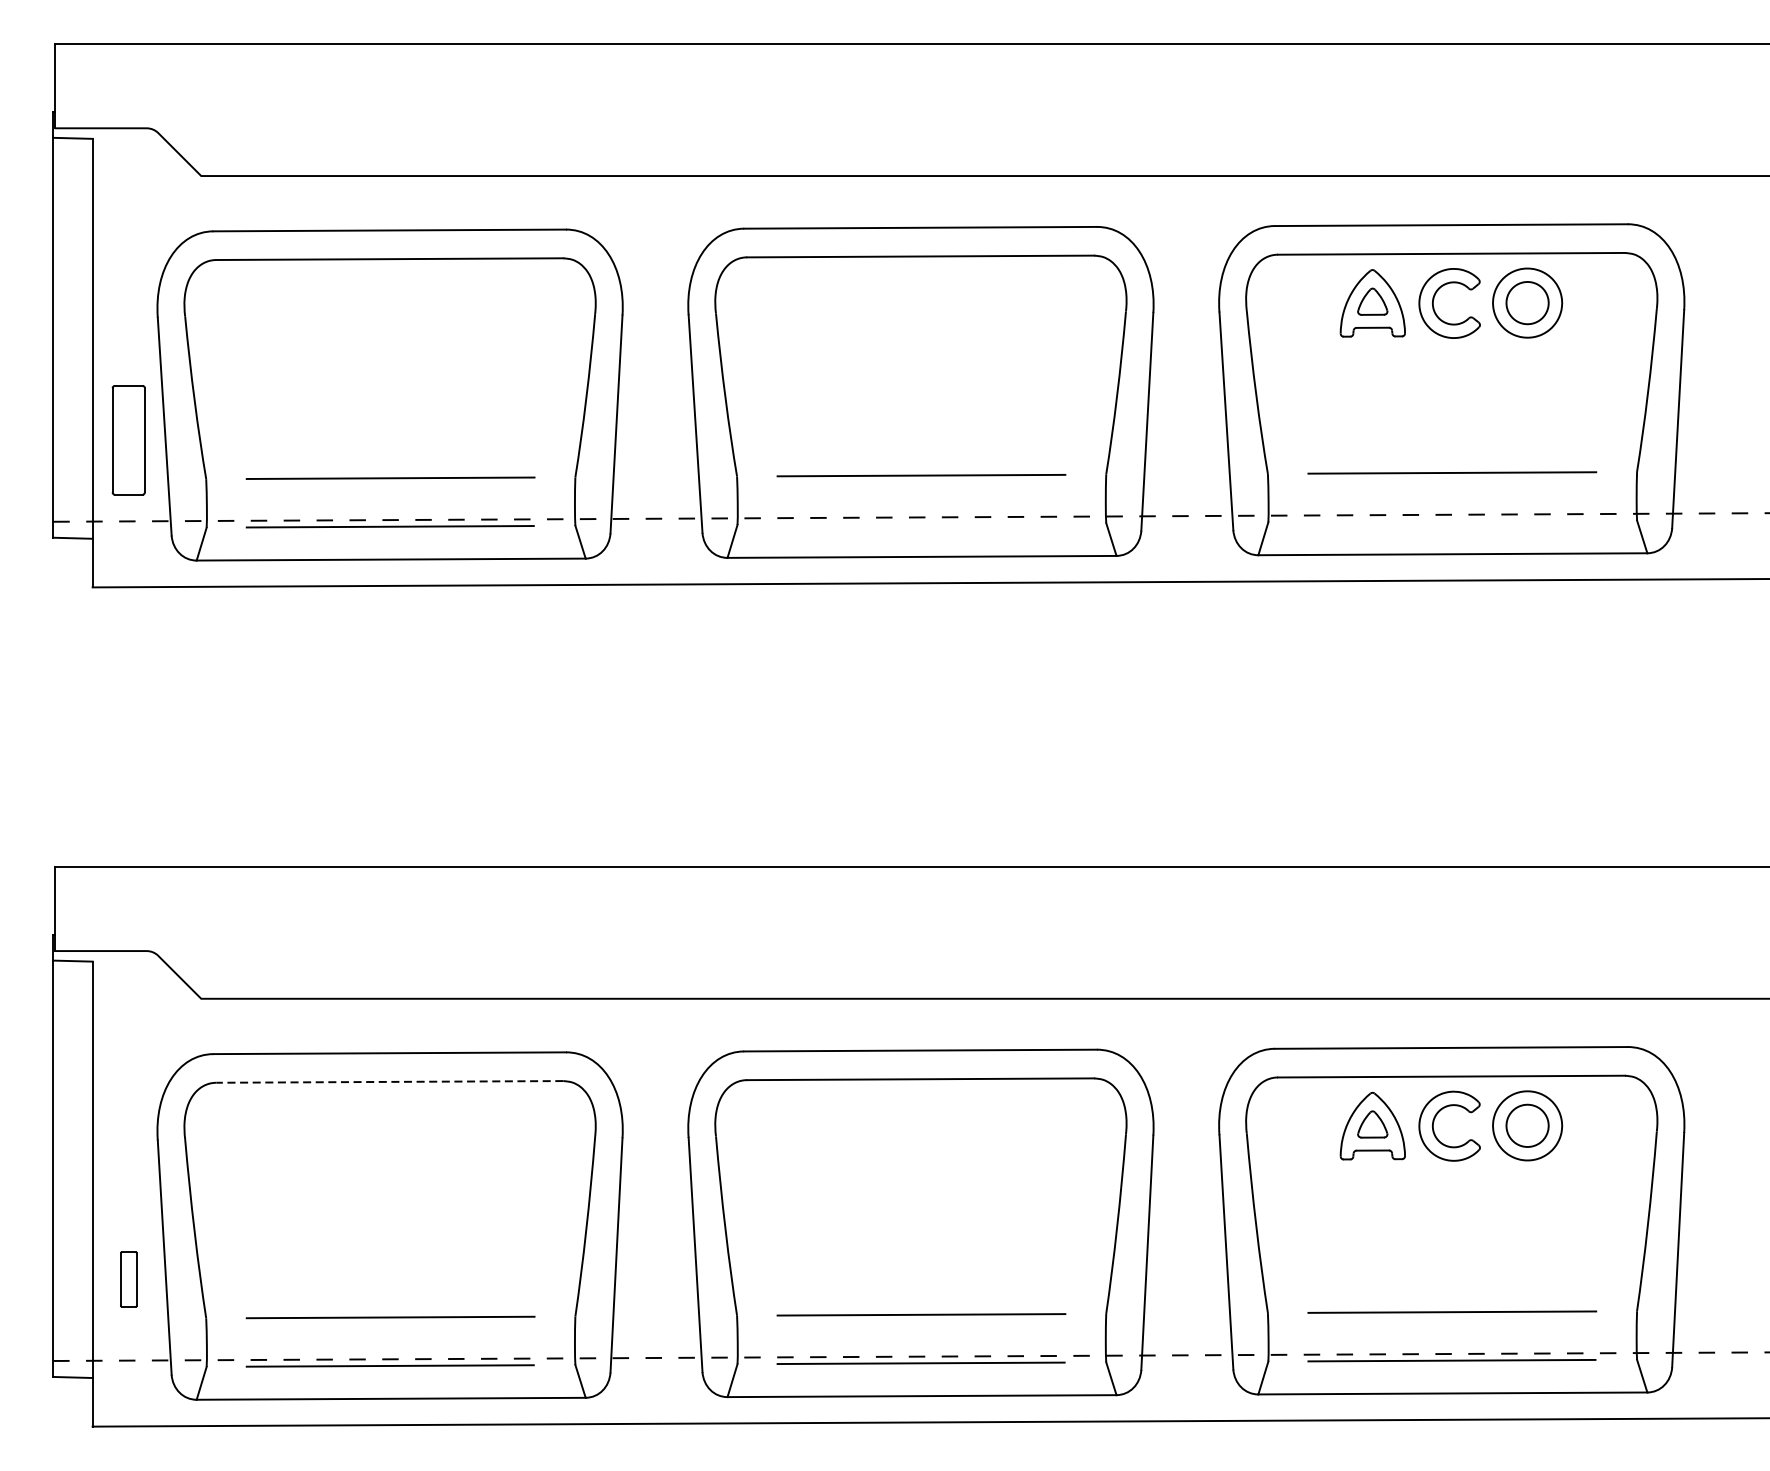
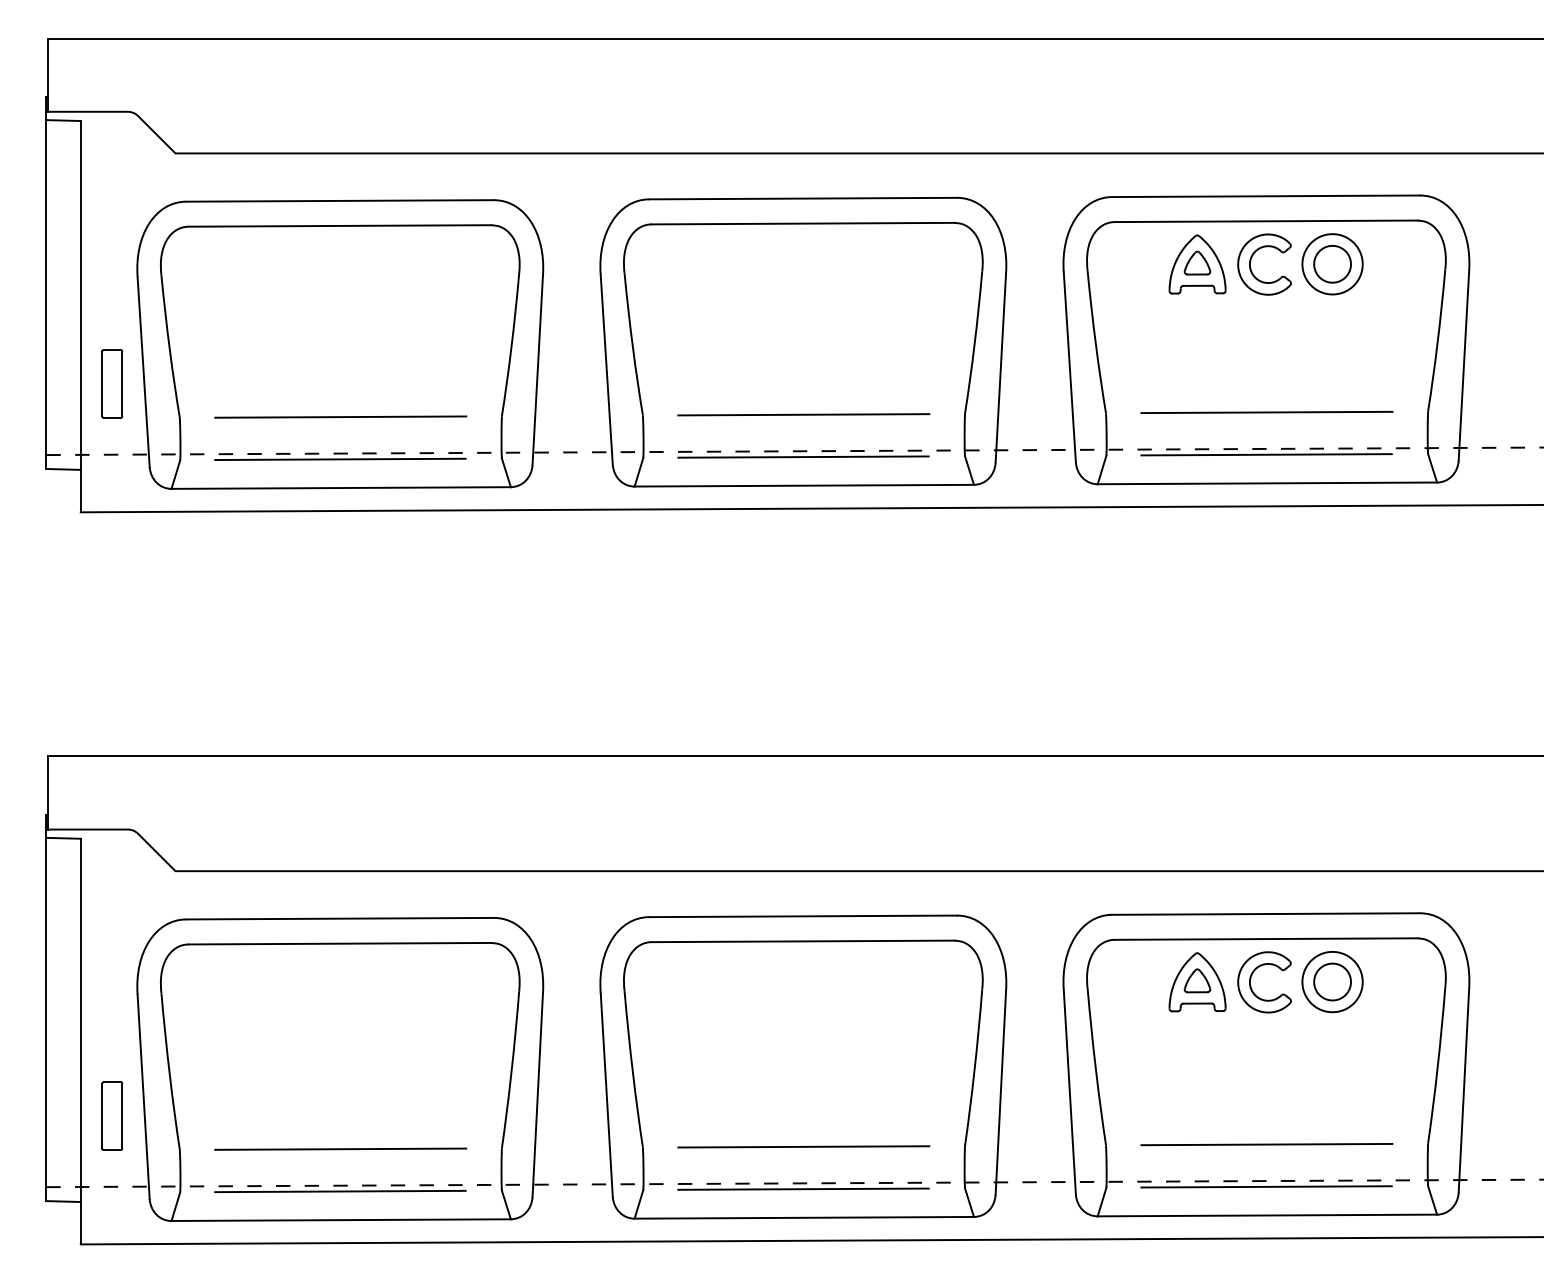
part: (129, 439) -> (112, 383), size x0.71
line: (1451, 521) -> (1266, 454), added
line: (921, 523) -> (803, 456), added
line: (389, 1081) -> (339, 943), dashed -> solid
part: (129, 1278) -> (112, 1115), size x1.43

